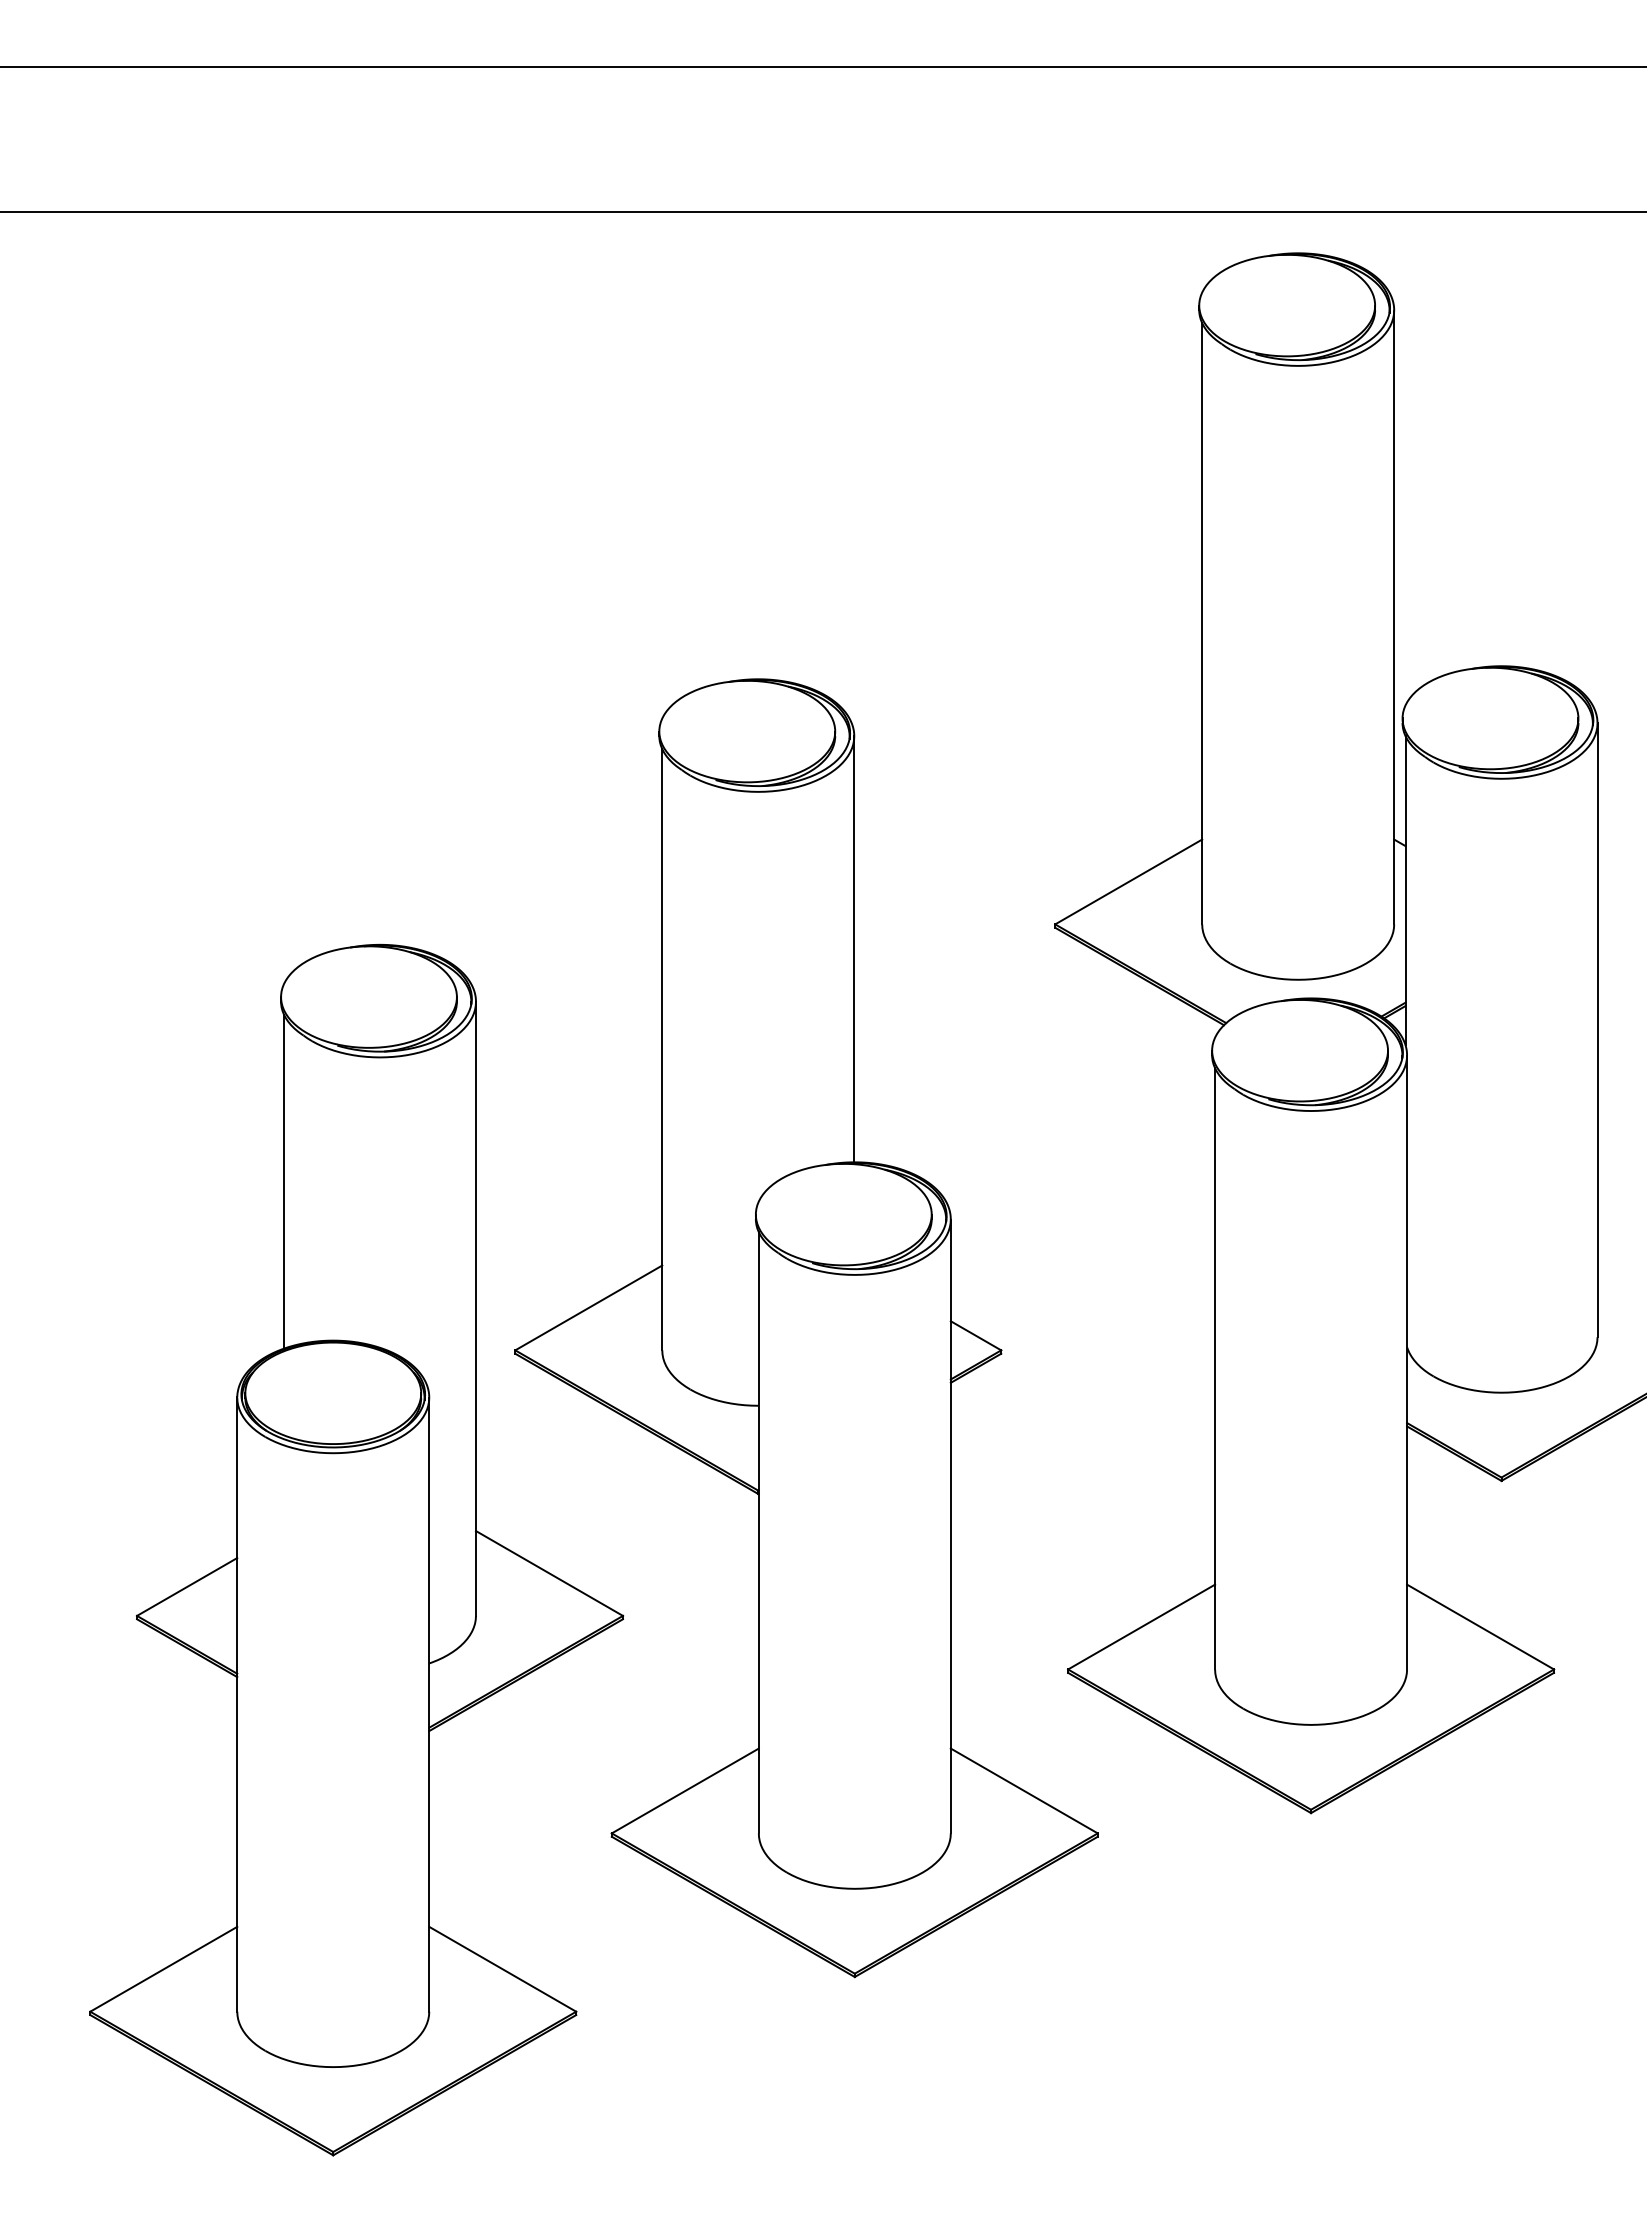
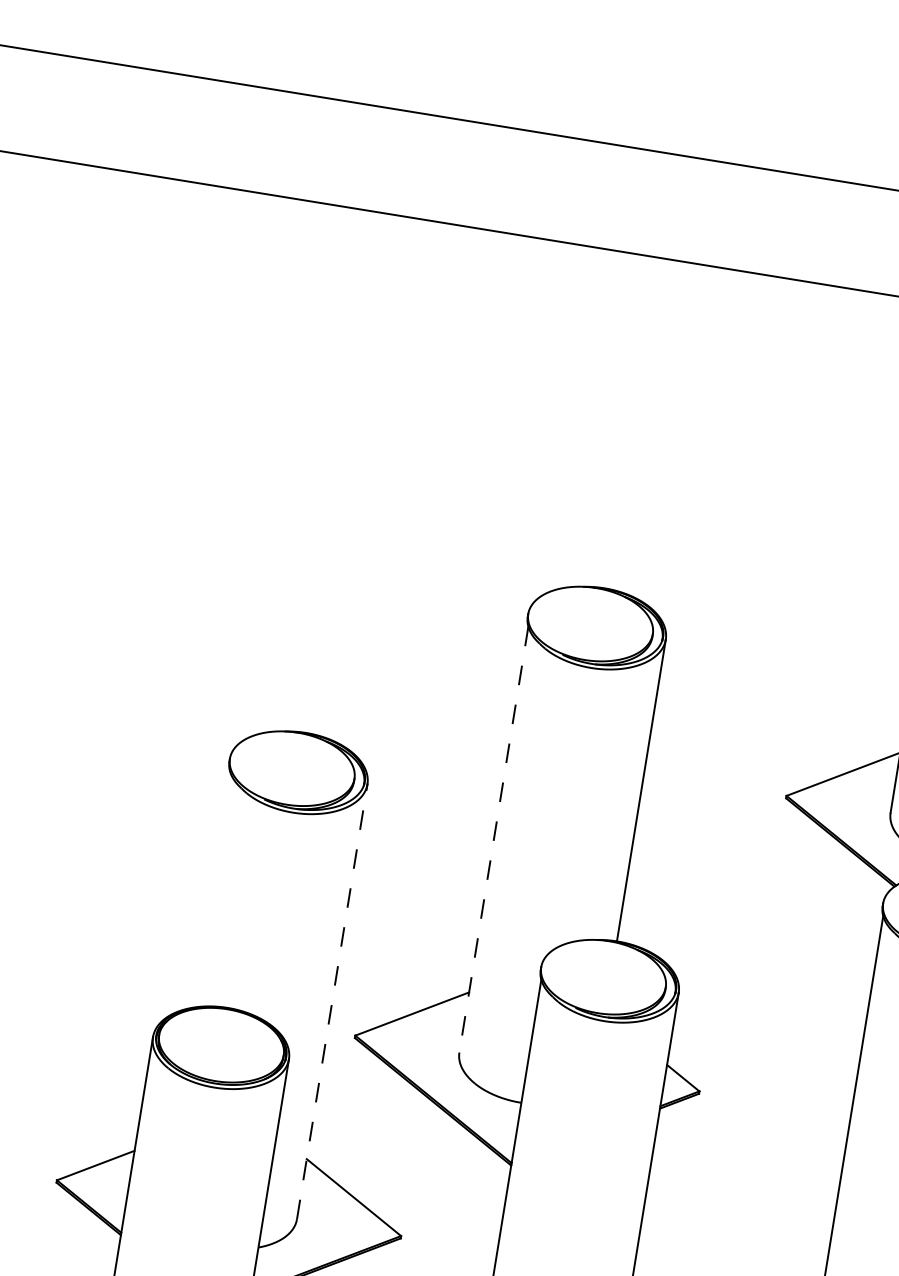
line: (662, 1049) -> (494, 839), solid -> dashed
line: (284, 1181) -> (211, 889), removed
line: (476, 1308) -> (332, 1001), solid -> dashed

